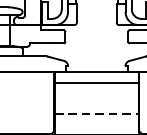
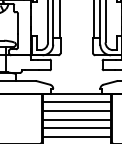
line: (96, 92) -> (76, 110), added
line: (96, 103) -> (76, 119), added
line: (97, 114) -> (77, 128), dashed -> solid
line: (96, 124) -> (76, 136), added

